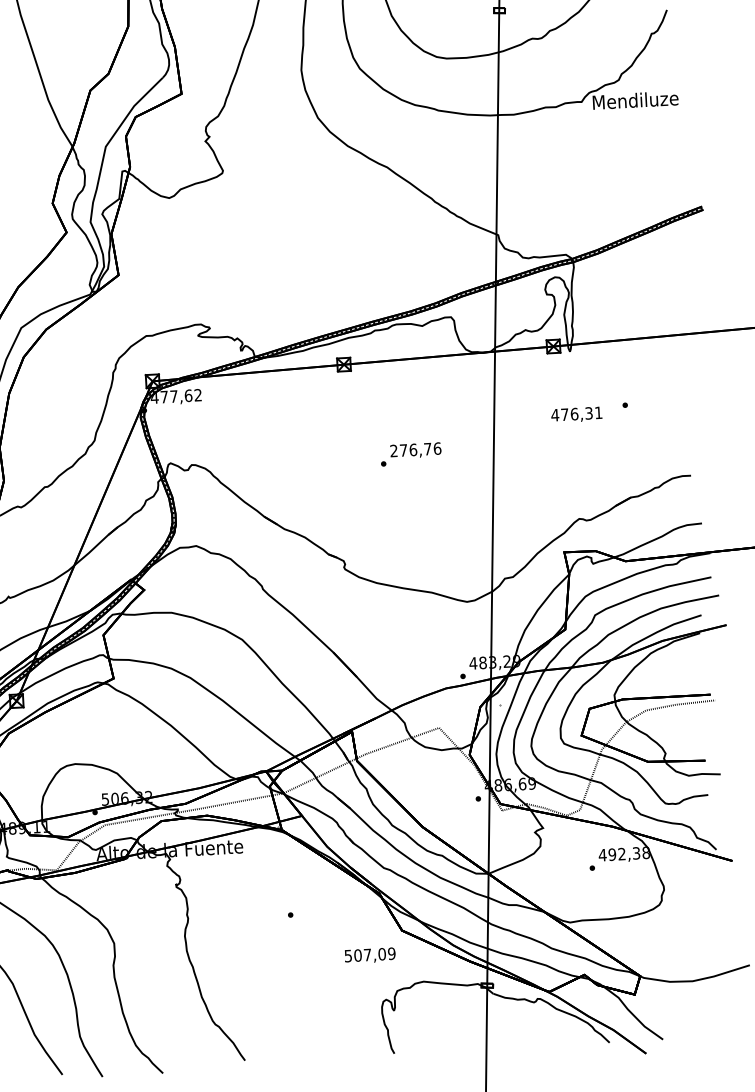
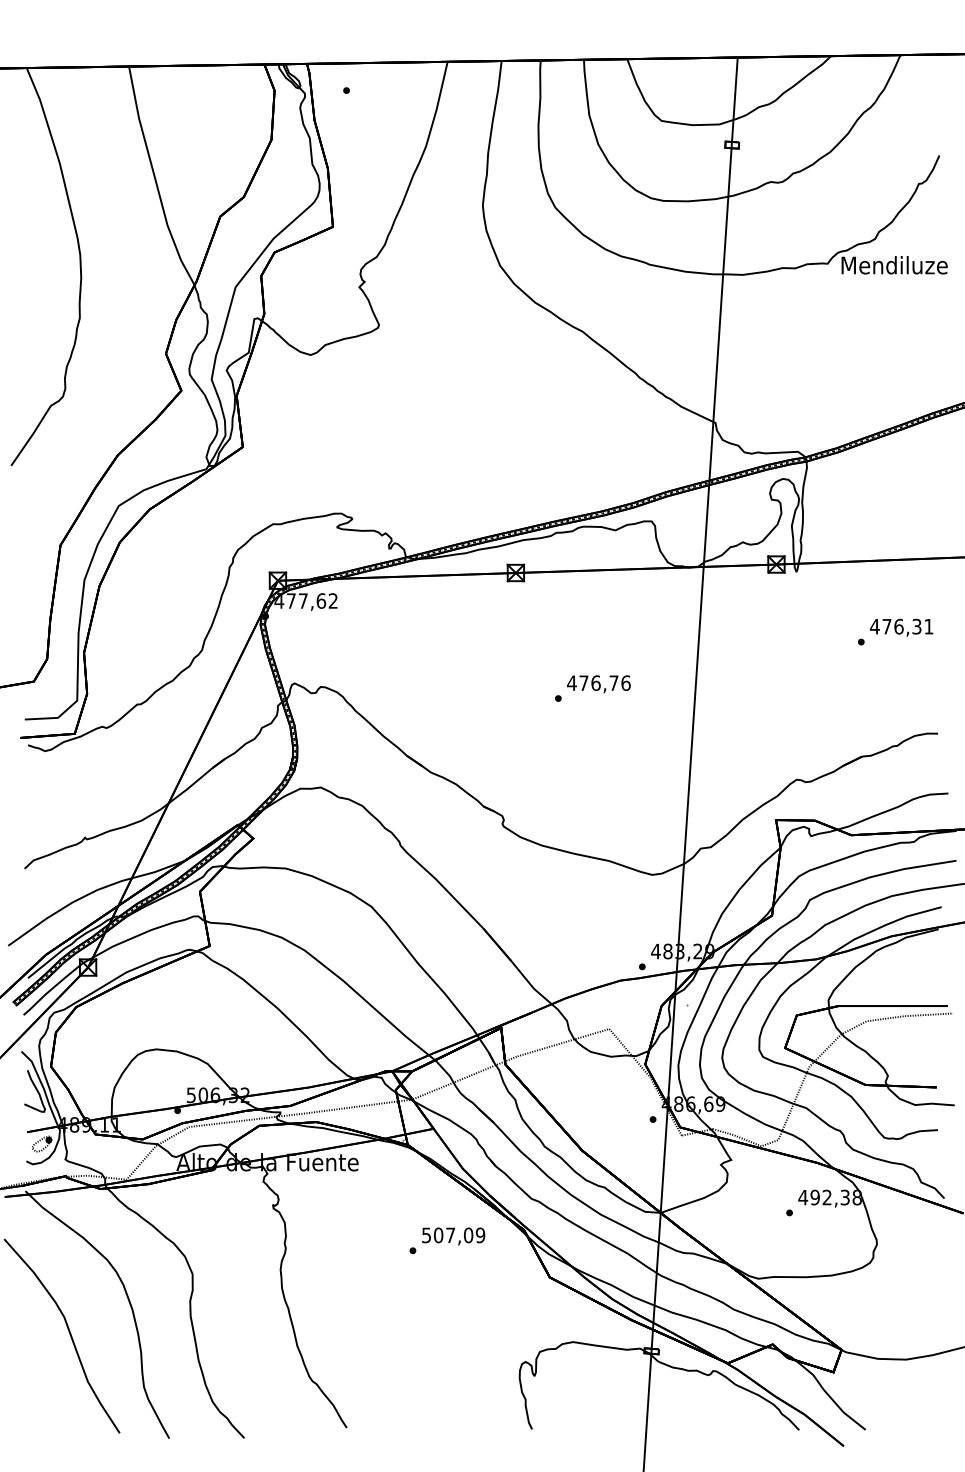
text: (576, 414) -> (901, 627), moved
text: (393, 450) -> (571, 682), 276,76 -> 476,76
text: (370, 955) -> (453, 1236), moved

